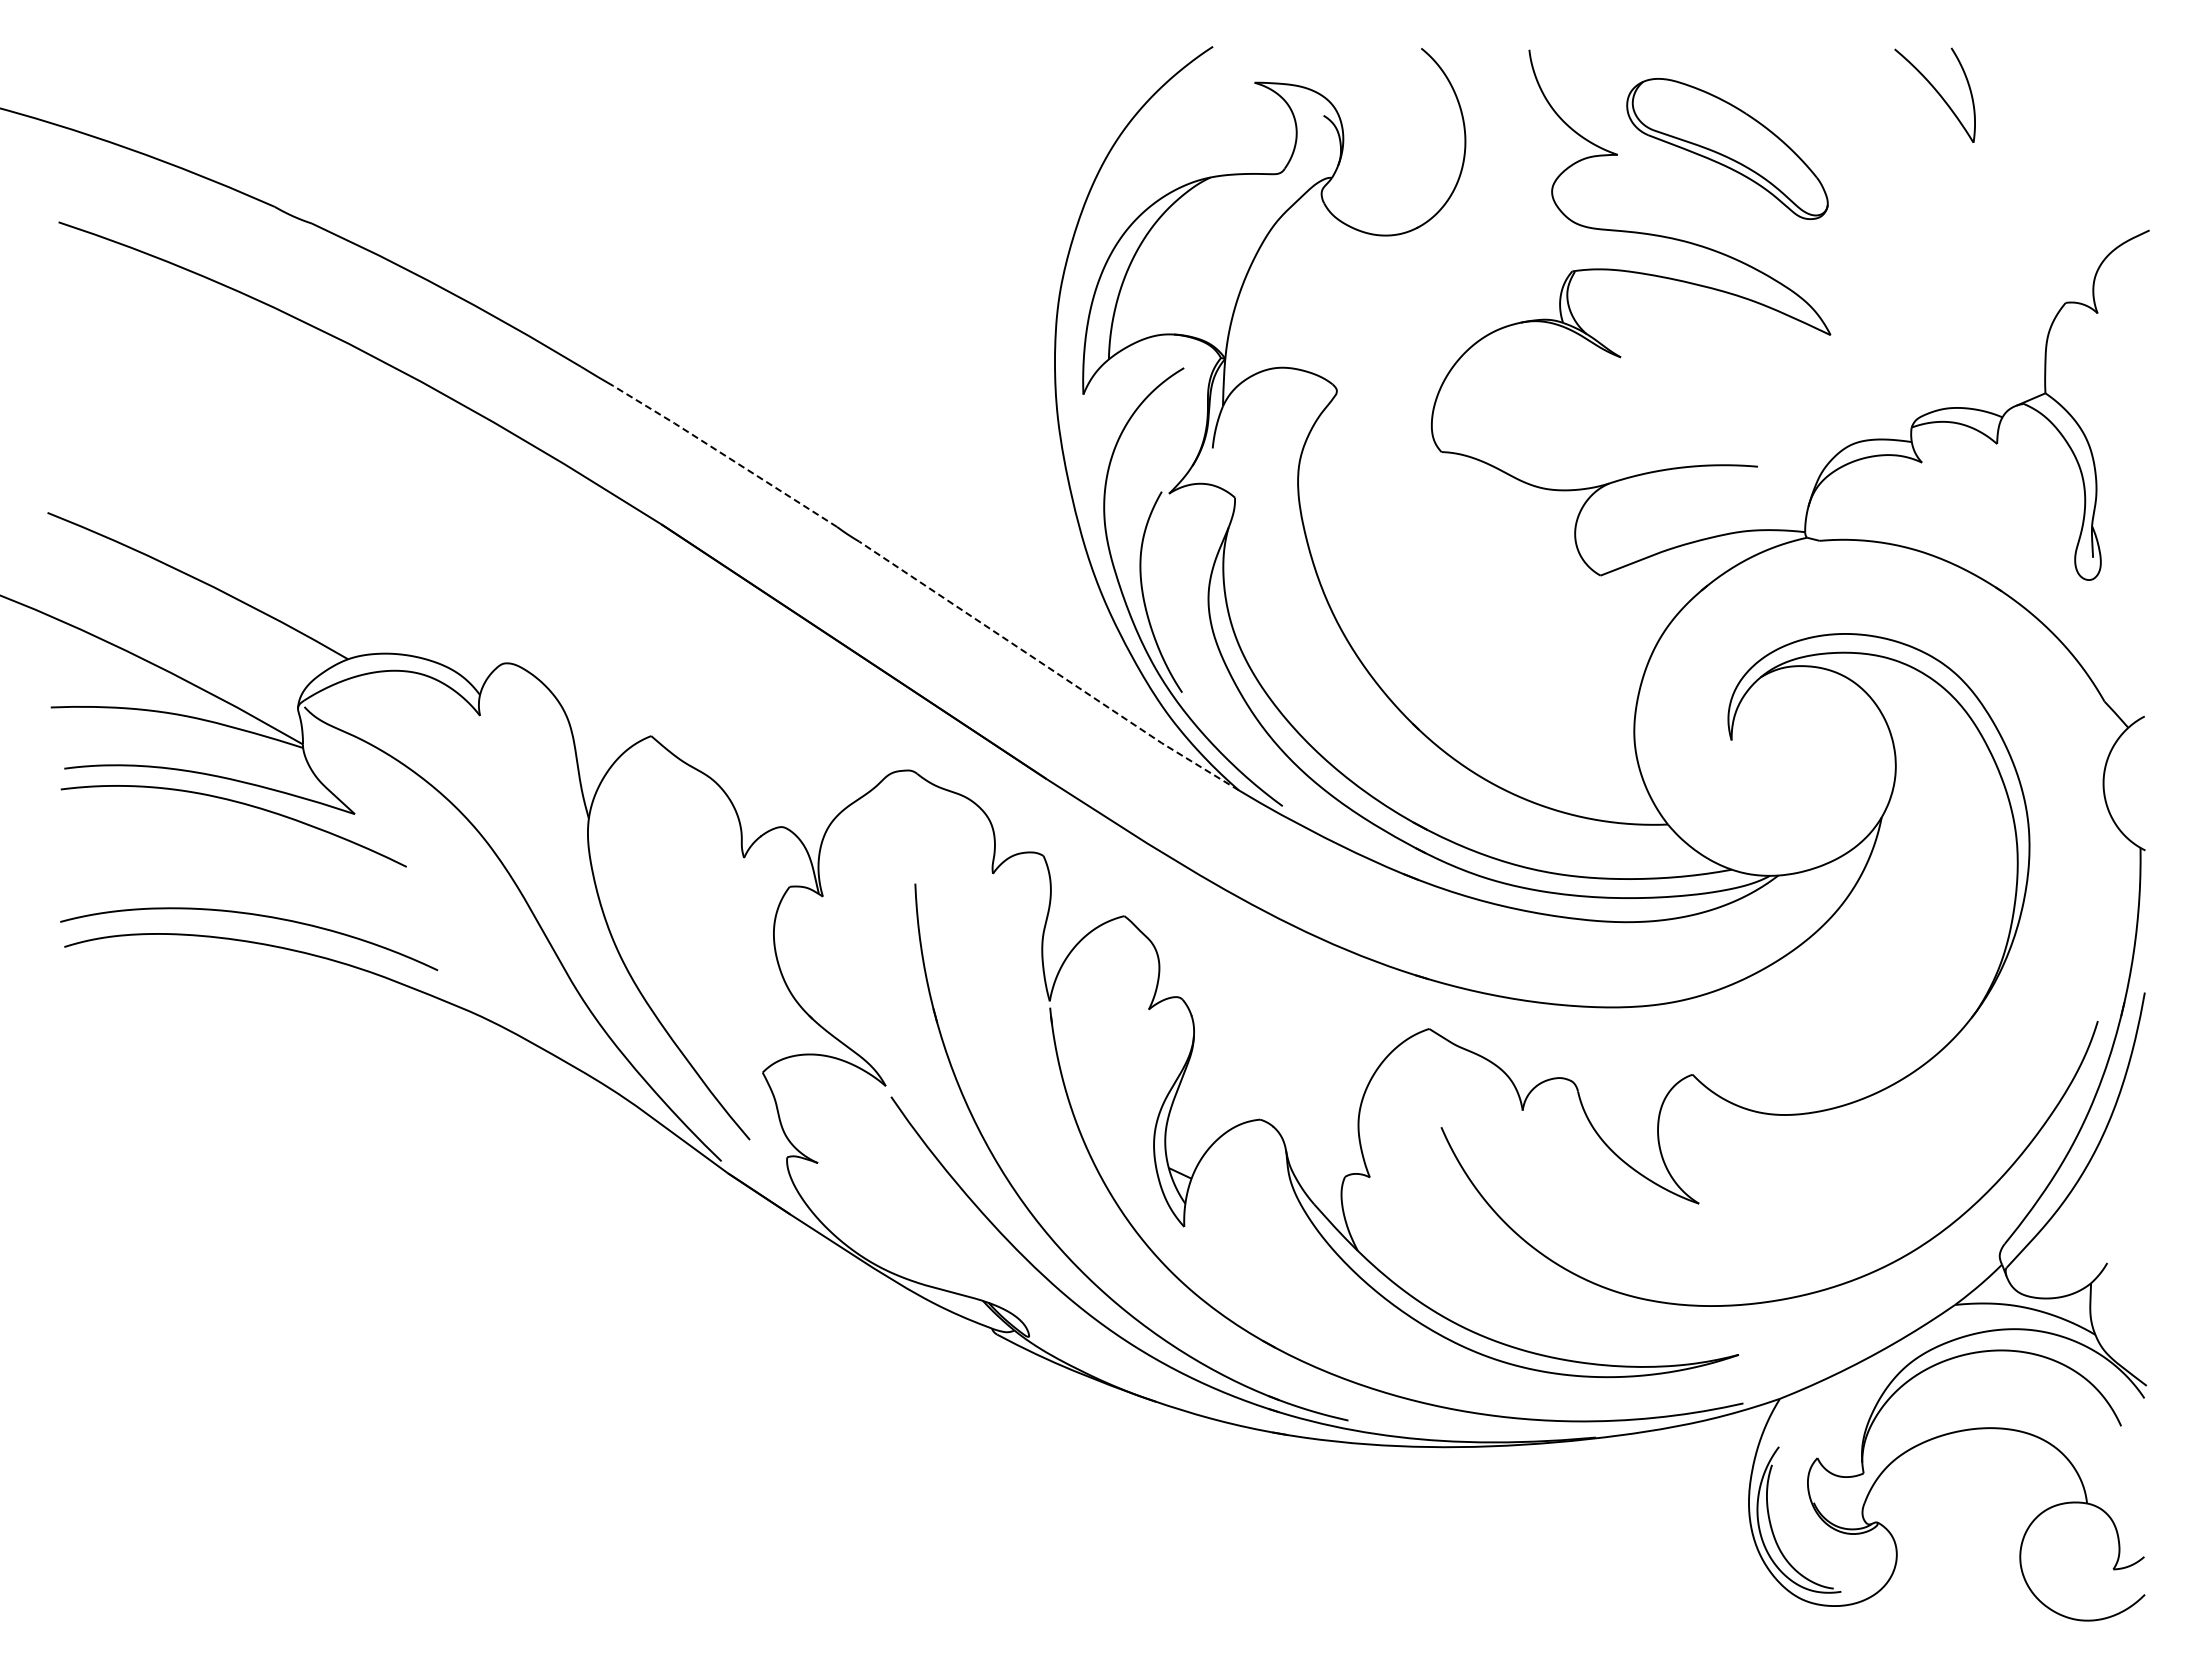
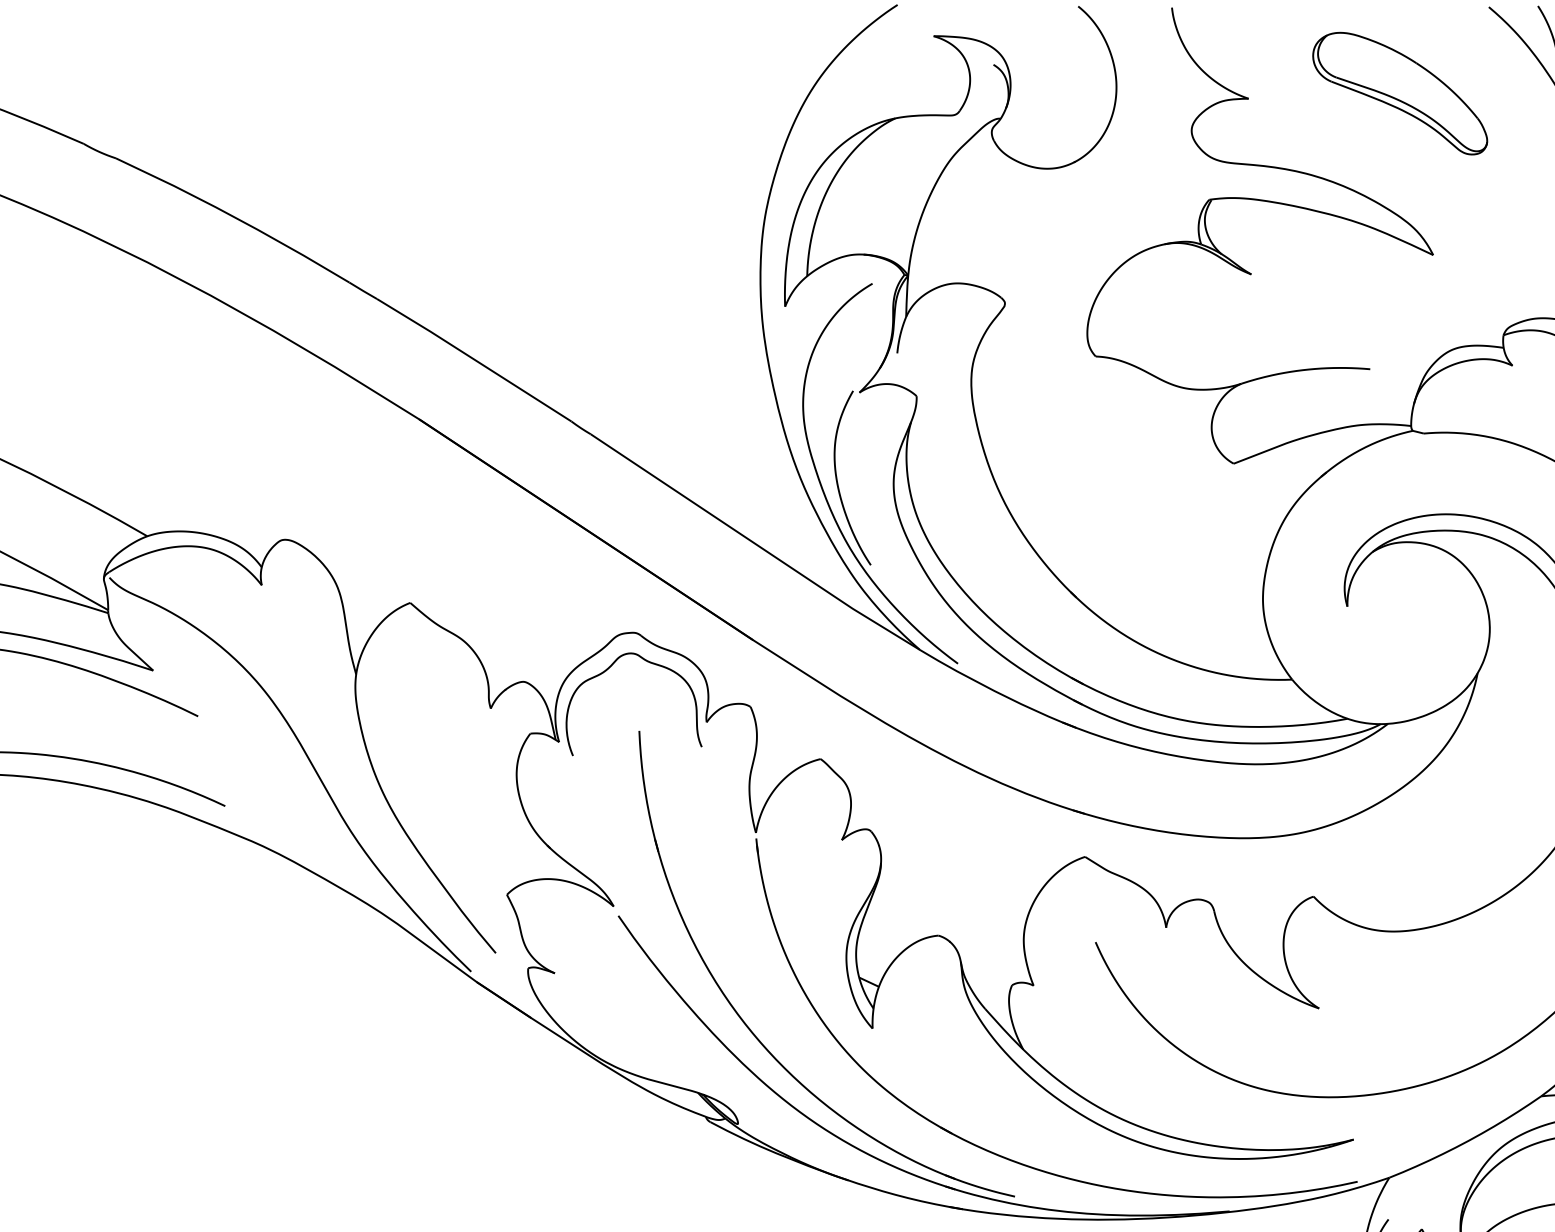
part: (1727, 148) -> (1400, 93), moved
line: (724, 455) -> (473, 359), dashed -> solid
line: (1048, 667) -> (754, 543), dashed -> solid
curve: (880, 812) -> (609, 669), added

